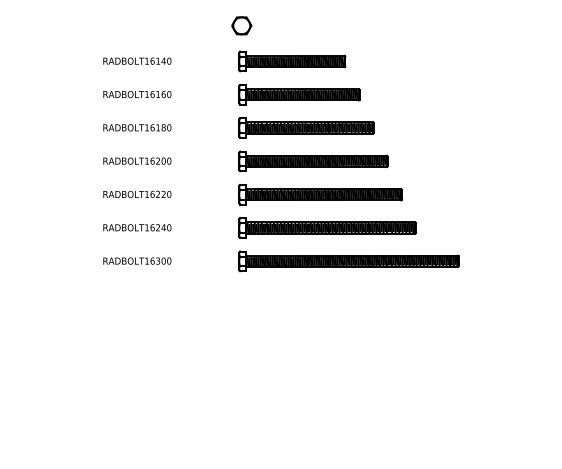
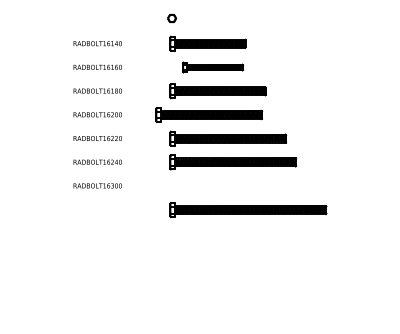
part: (240, 25) -> (171, 18), size x0.6
part: (298, 94) -> (212, 67), size x0.7
part: (314, 160) -> (209, 114), moved
part: (349, 261) -> (248, 210), moved

